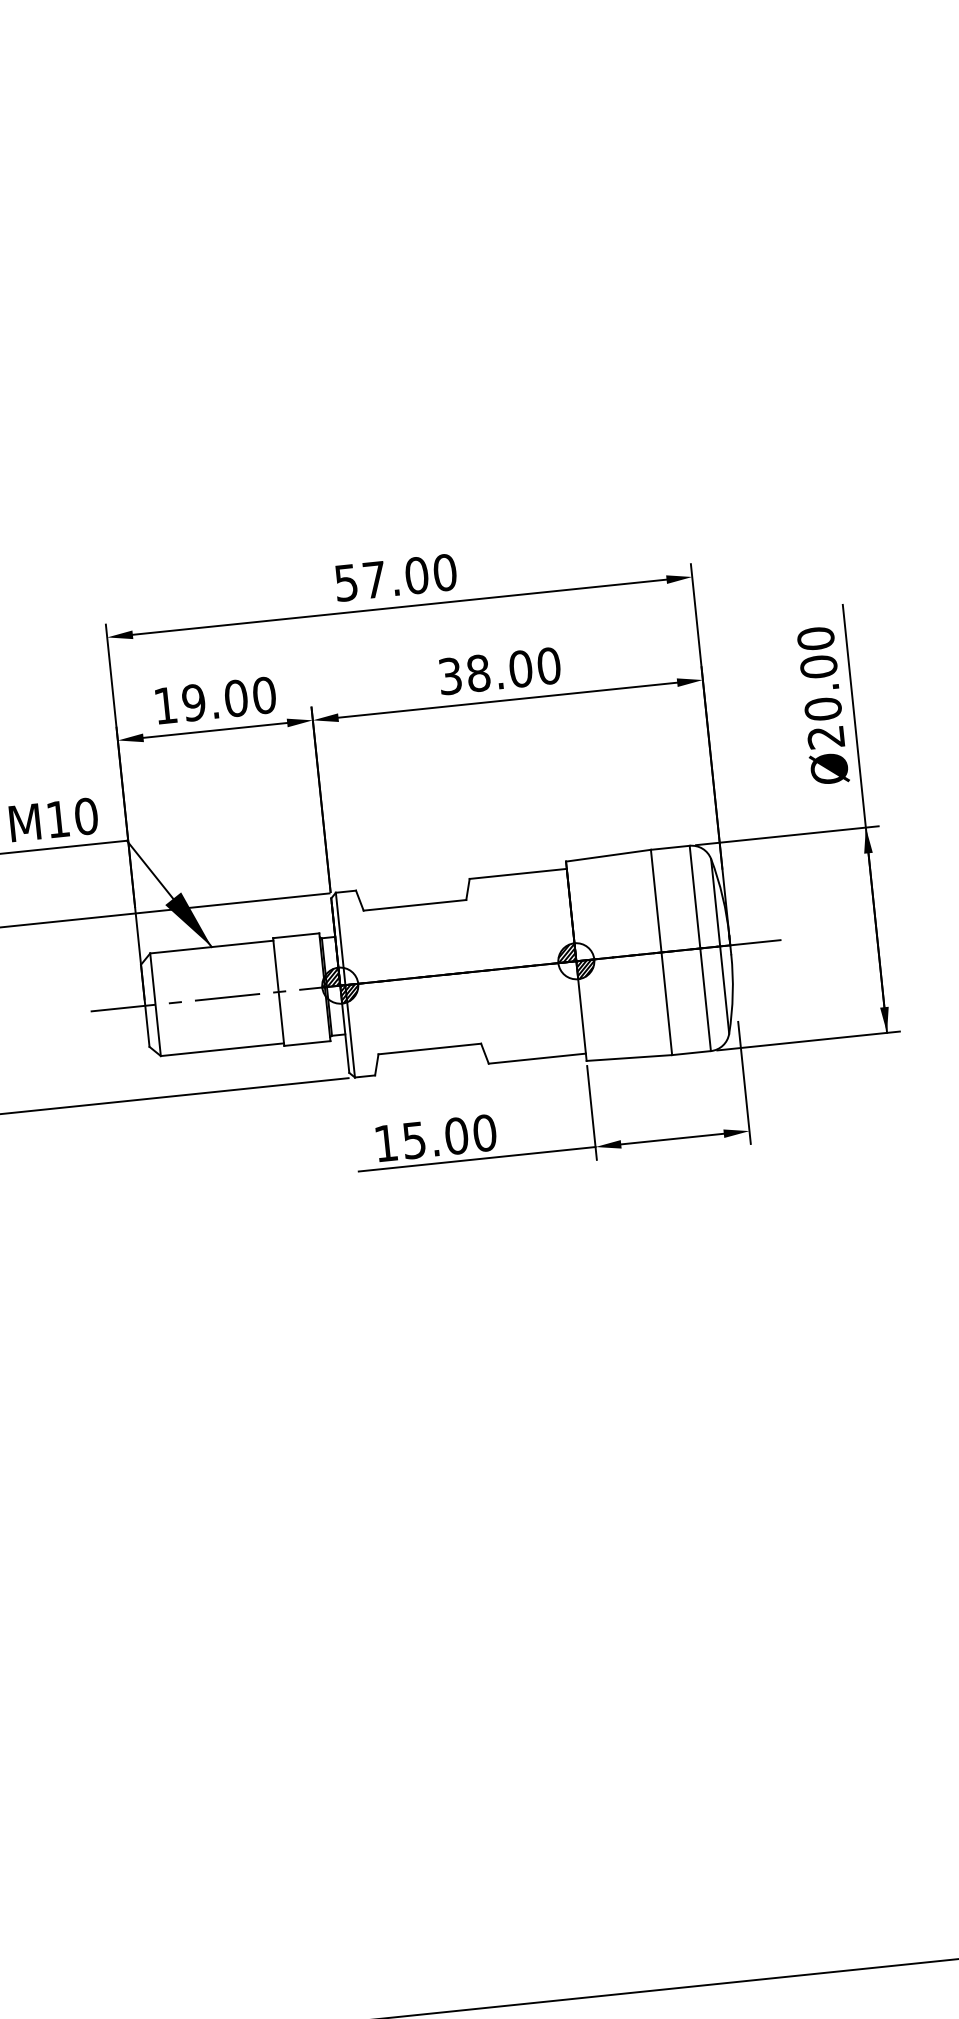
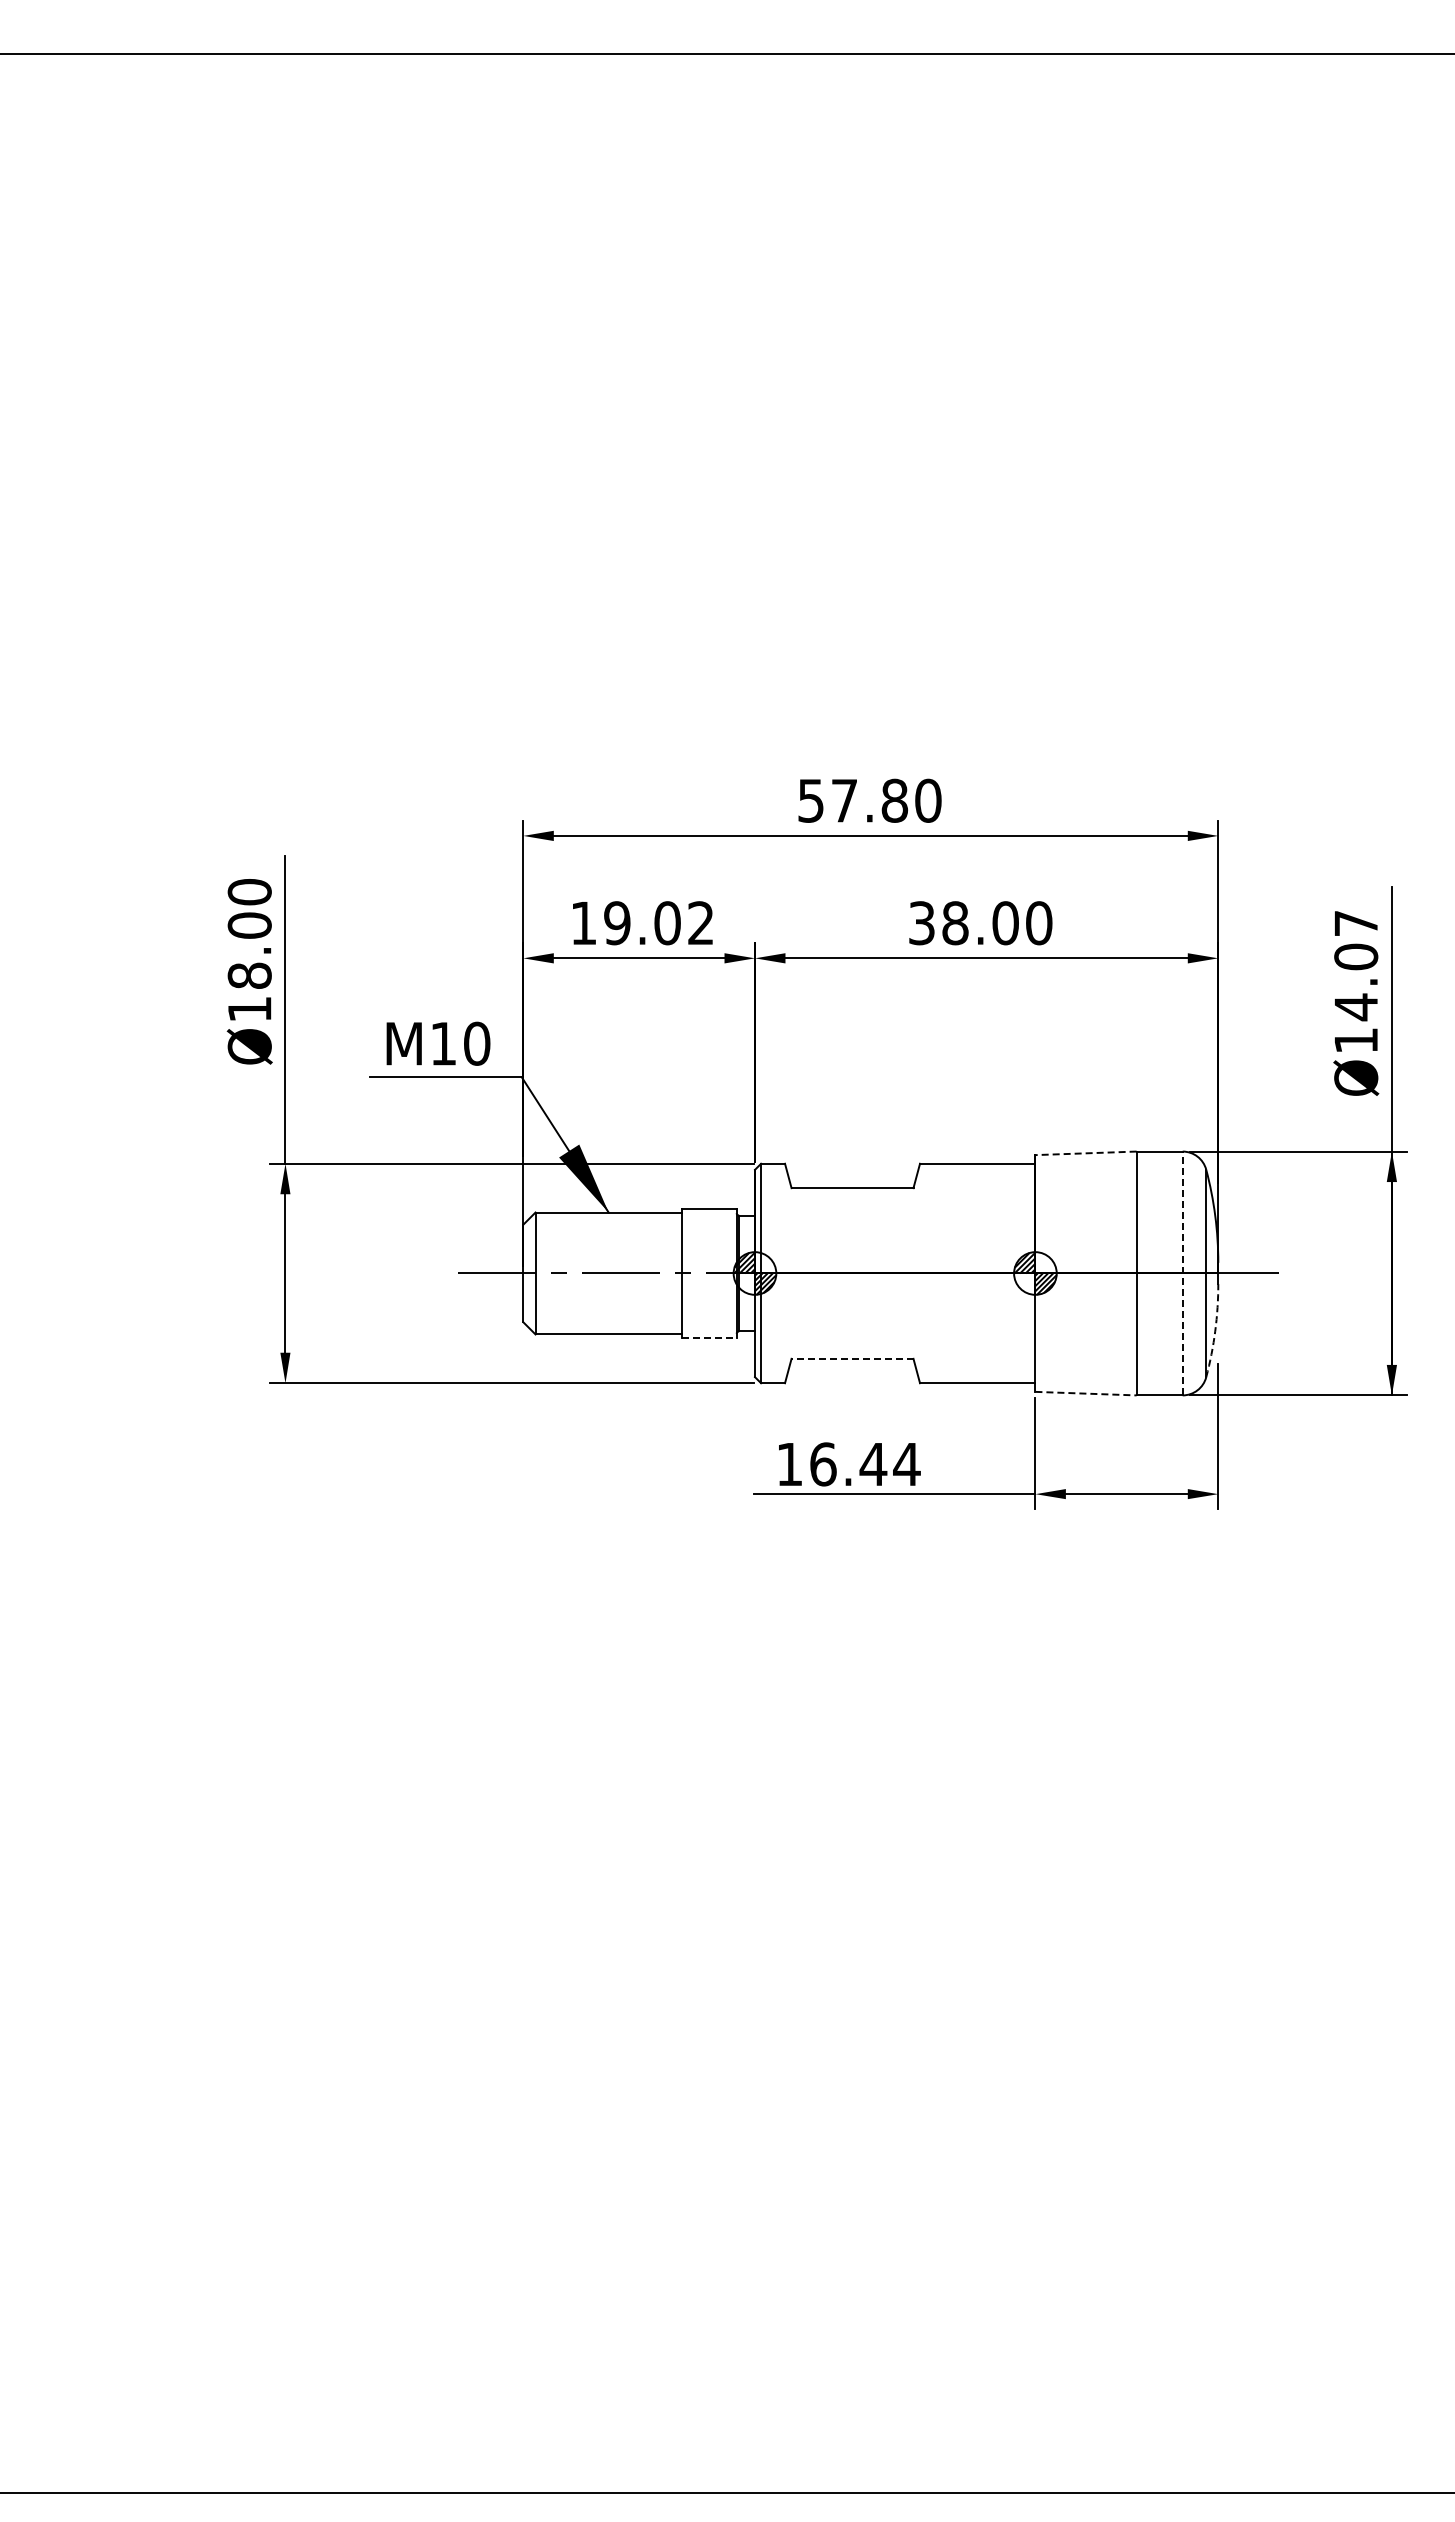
text: (416, 575) -> (894, 800), 57.00 -> 57.80
text: (821, 687) -> (1356, 981), Ø20.00 -> Ø14.07
text: (264, 695) -> (701, 923), 19.00 -> 19.02
line: (608, 855) -> (1086, 1153), solid -> dashed
line: (700, 948) -> (1182, 1273), solid -> dashed
arc: (732, 994) -> (1215, 1331), solid -> dashed
line: (307, 1043) -> (709, 1337), solid -> dashed
line: (429, 1048) -> (852, 1358), solid -> dashed
line: (629, 1057) -> (1086, 1393), solid -> dashed
text: (449, 1136) -> (865, 1464), 15.00 -> 16.44

